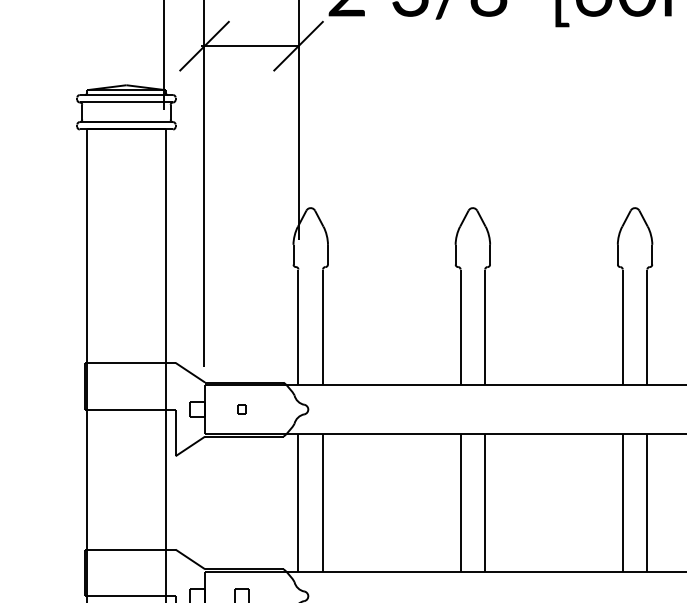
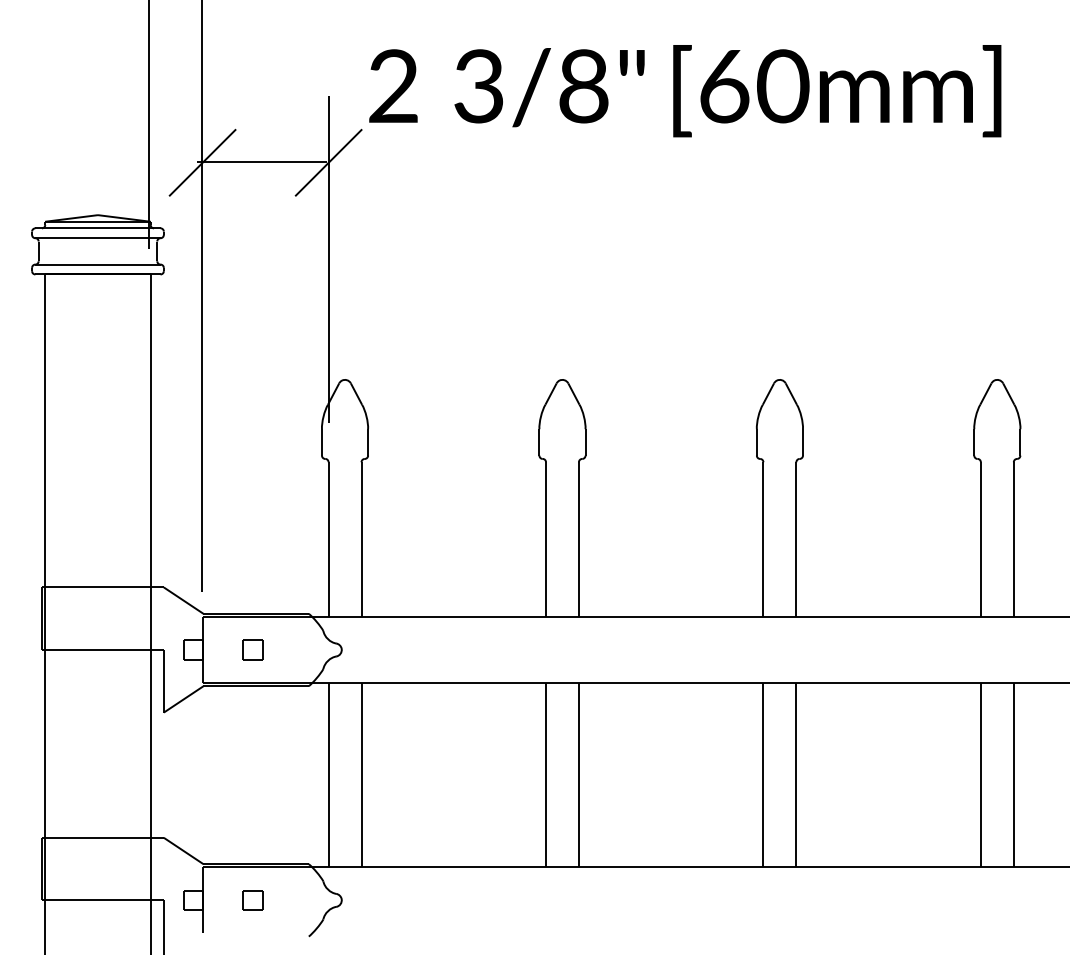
part: (241, 409) -> (252, 649), size x1.67

